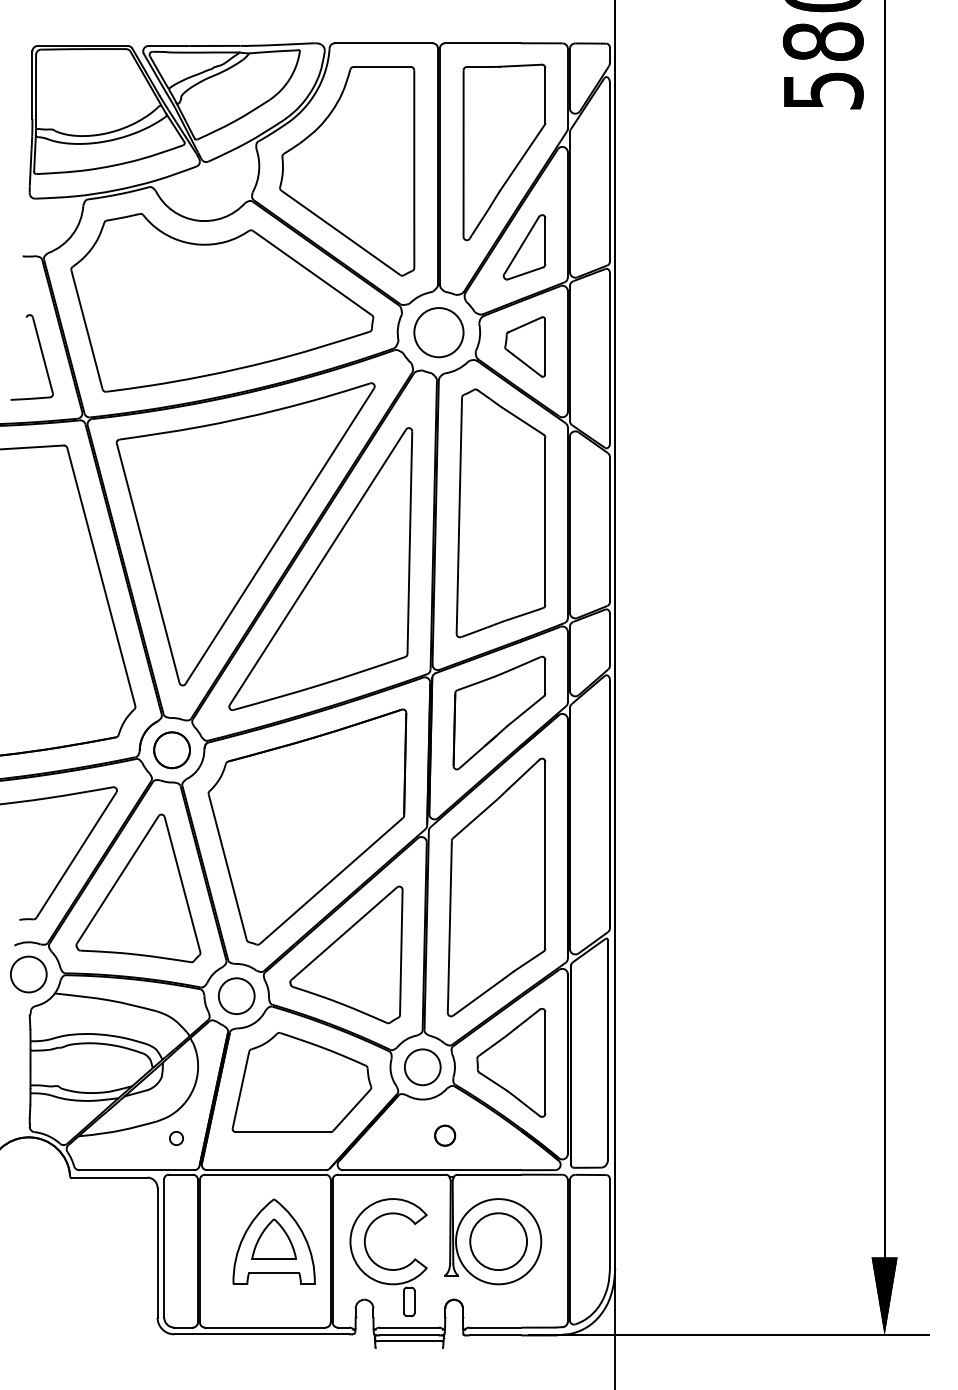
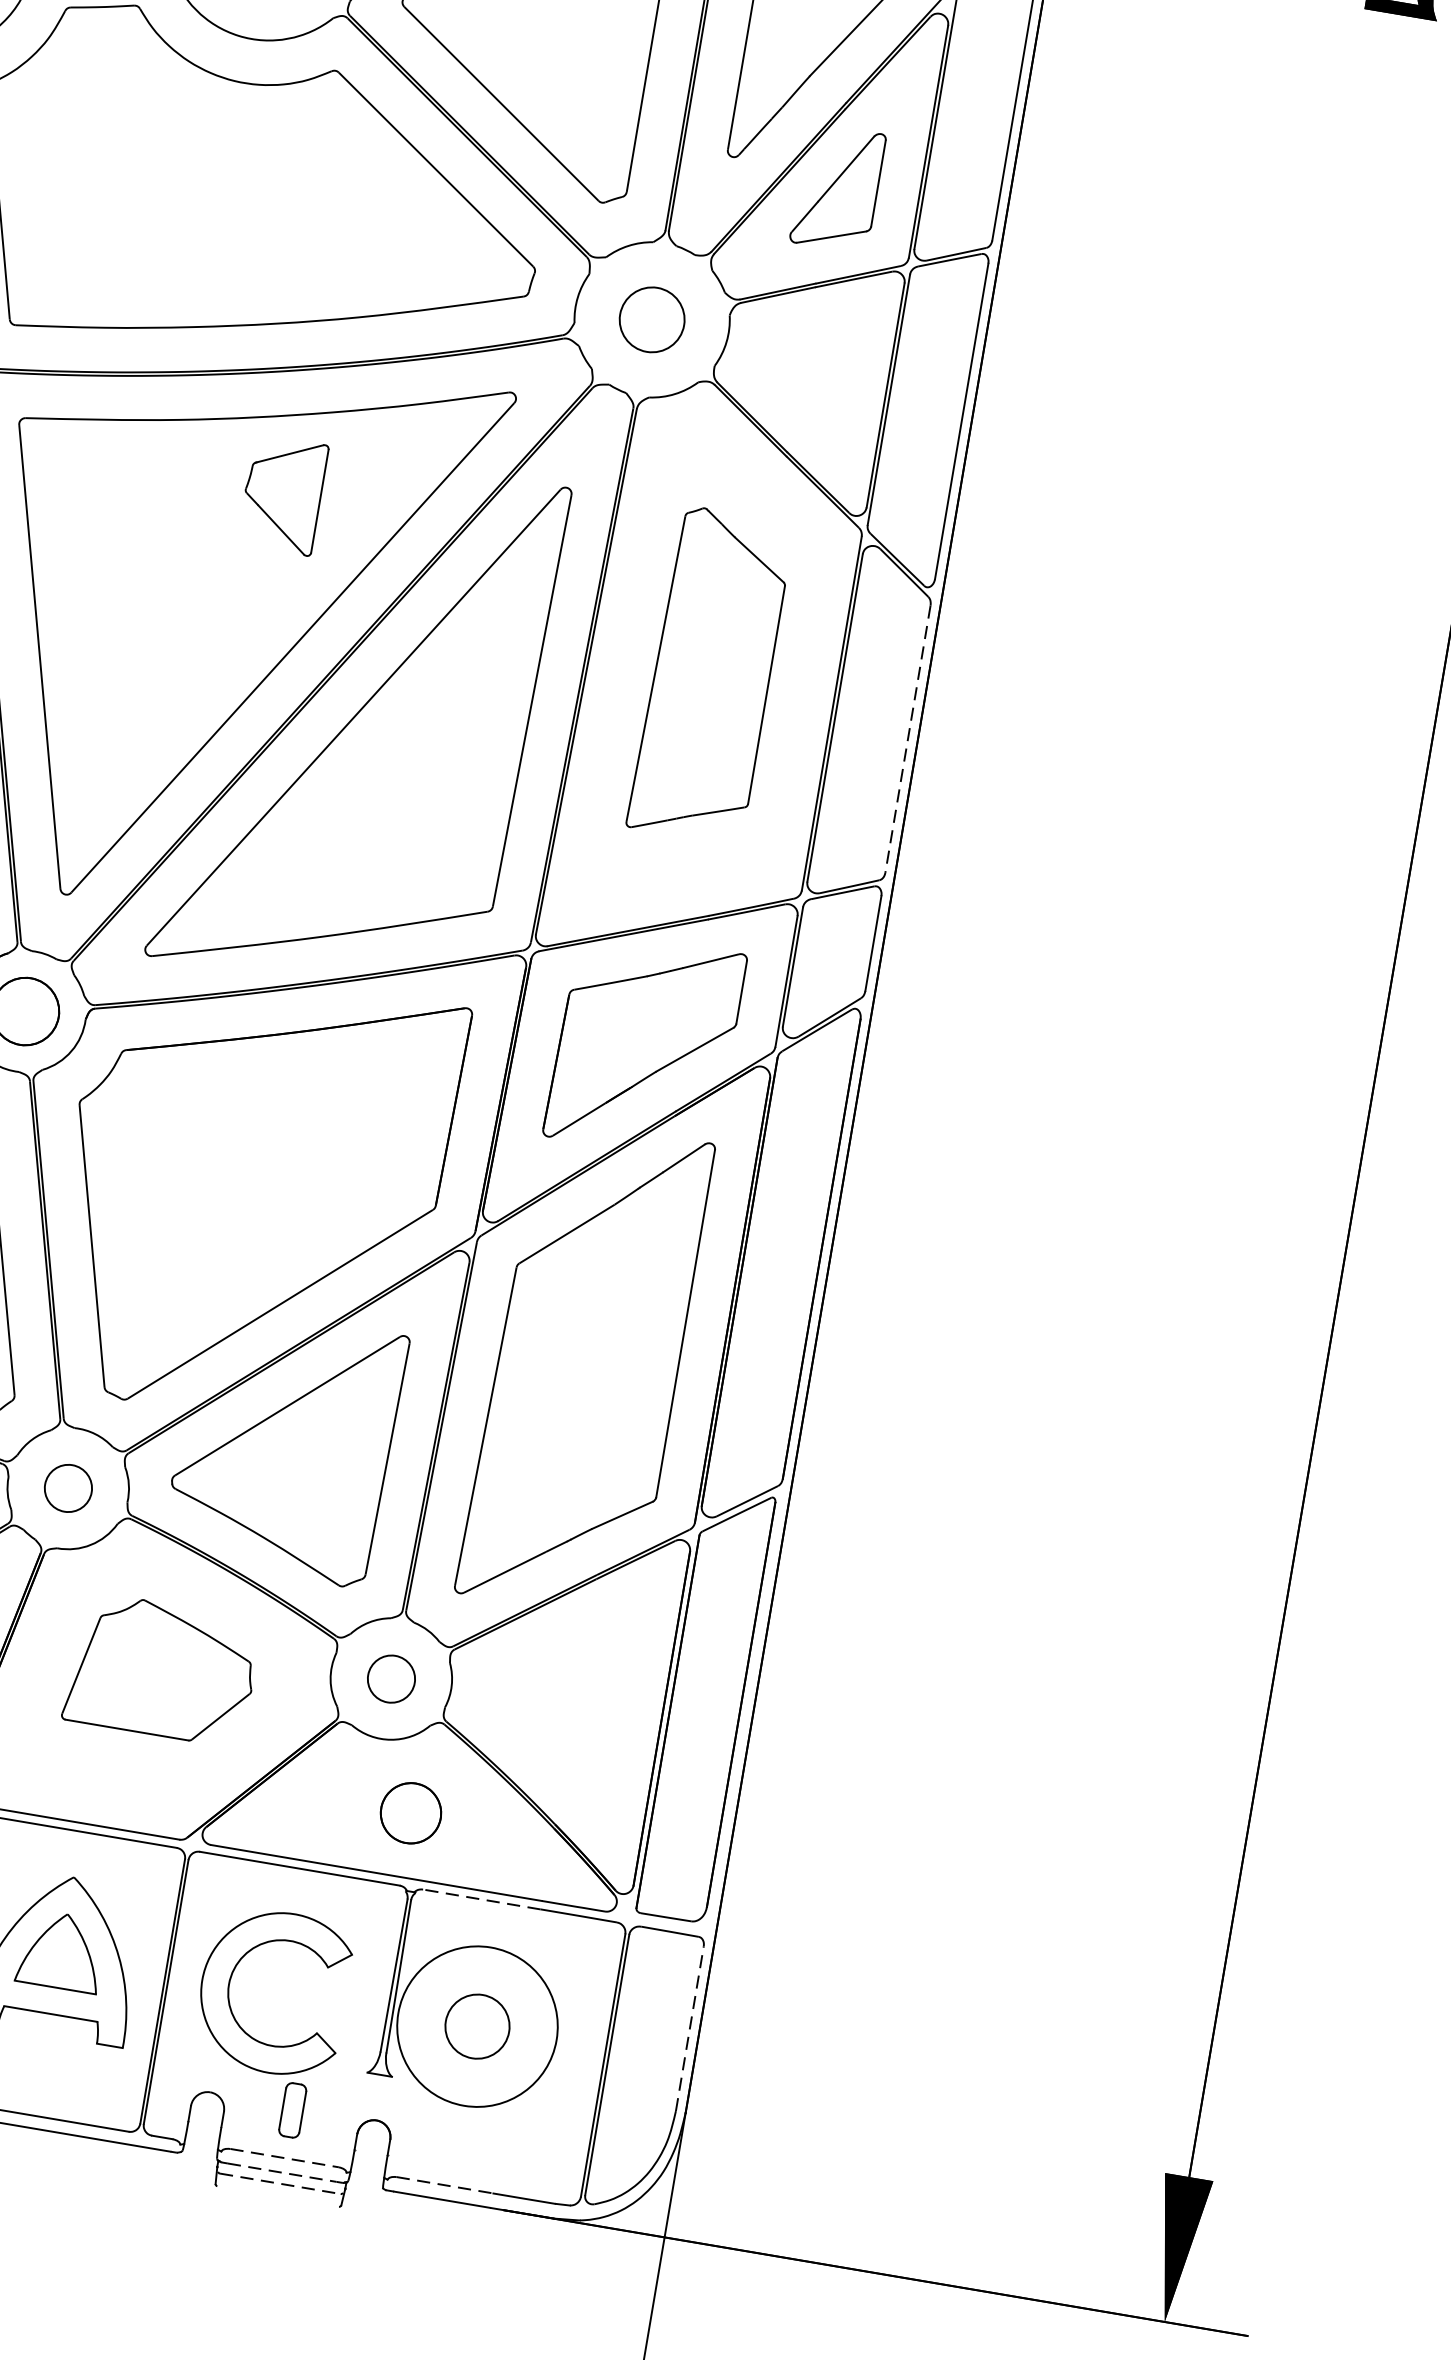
circle: (438, 332) -> (651, 319), size x0.7
part: (524, 346) -> (281, 493), moved
part: (500, 513) -> (709, 675), size x0.7
line: (610, 529) -> (908, 739), solid -> dashed
circle: (236, 995) -> (68, 1487), size x0.7
part: (511, 1062) -> (557, 1697), removed
circle: (422, 1067) -> (390, 1679), size x0.7
part: (301, 1082) -> (161, 1669), size x0.7
part: (445, 1135) -> (412, 1812), size x1.6
line: (489, 1174) -> (481, 1899), solid -> dashed
line: (610, 1223) -> (690, 2028), solid -> dashed
circle: (498, 1241) -> (477, 2026), size x0.6
line: (409, 1327) -> (285, 2157), solid -> dashed
line: (495, 1327) -> (444, 2185), solid -> dashed
line: (409, 1335) -> (282, 2172), solid -> dashed
line: (409, 1341) -> (280, 2183), solid -> dashed

